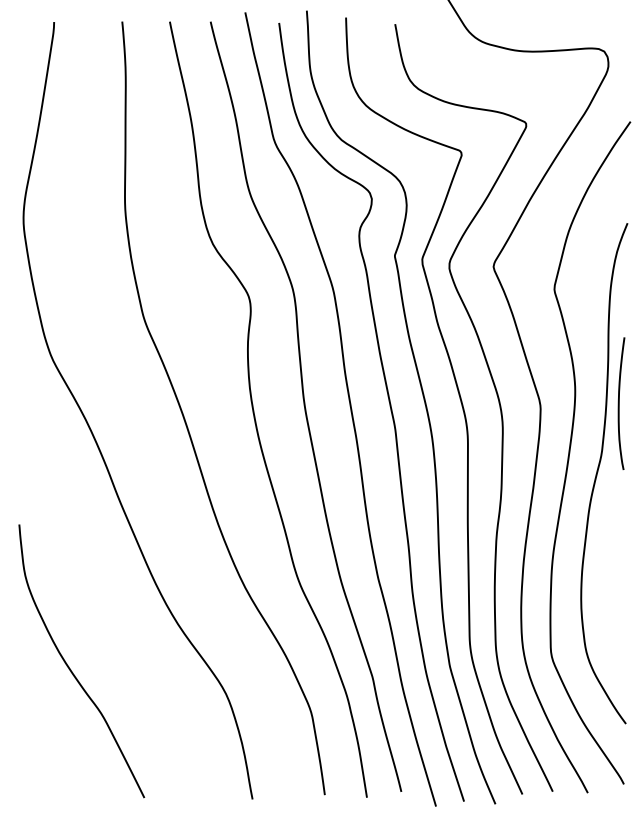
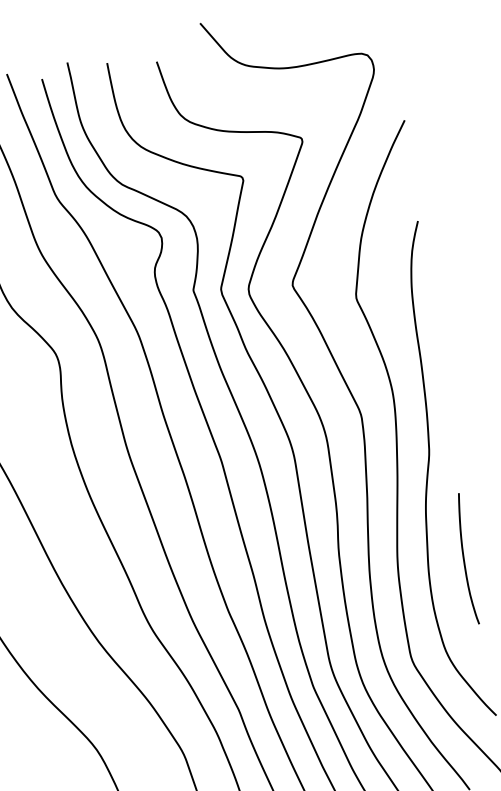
curve: (619, 403) -> (464, 559), moved

